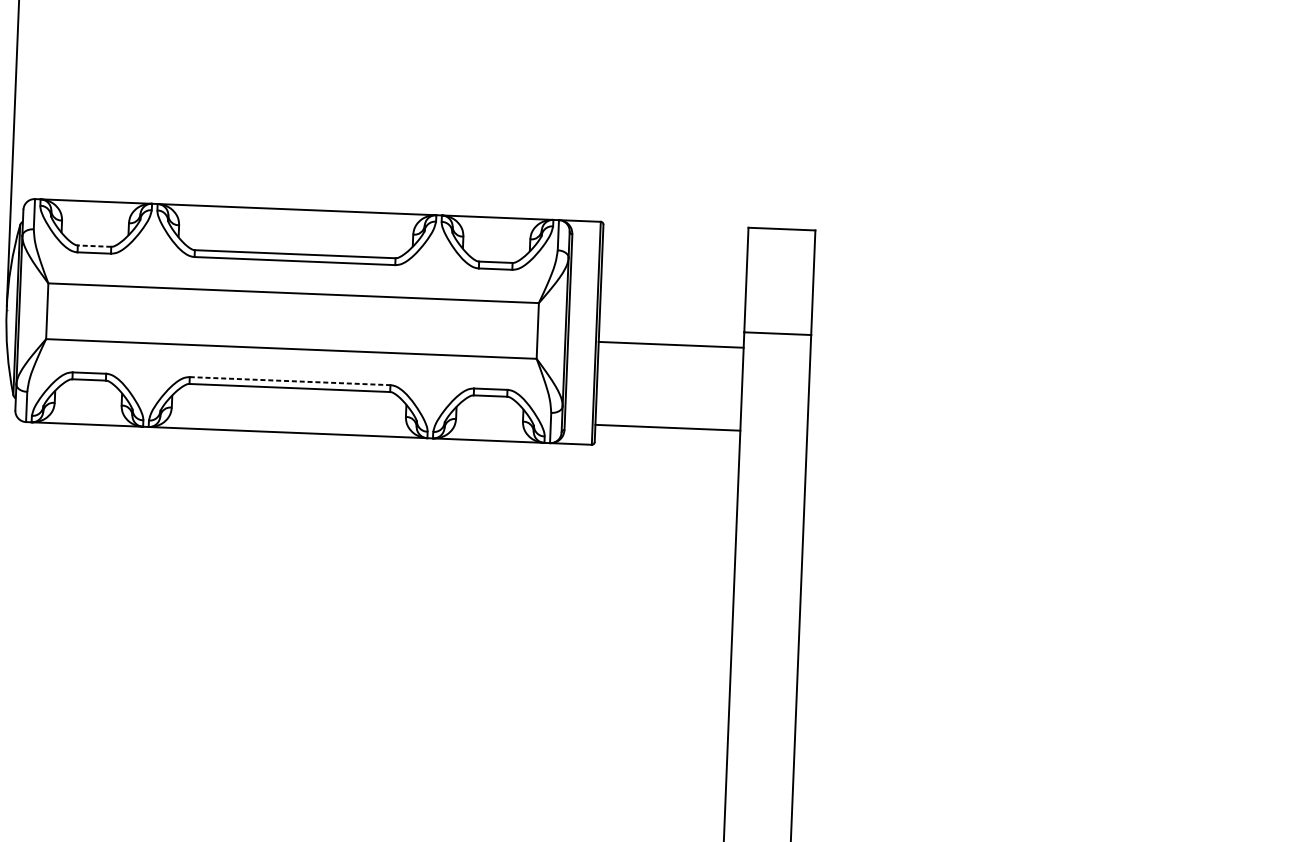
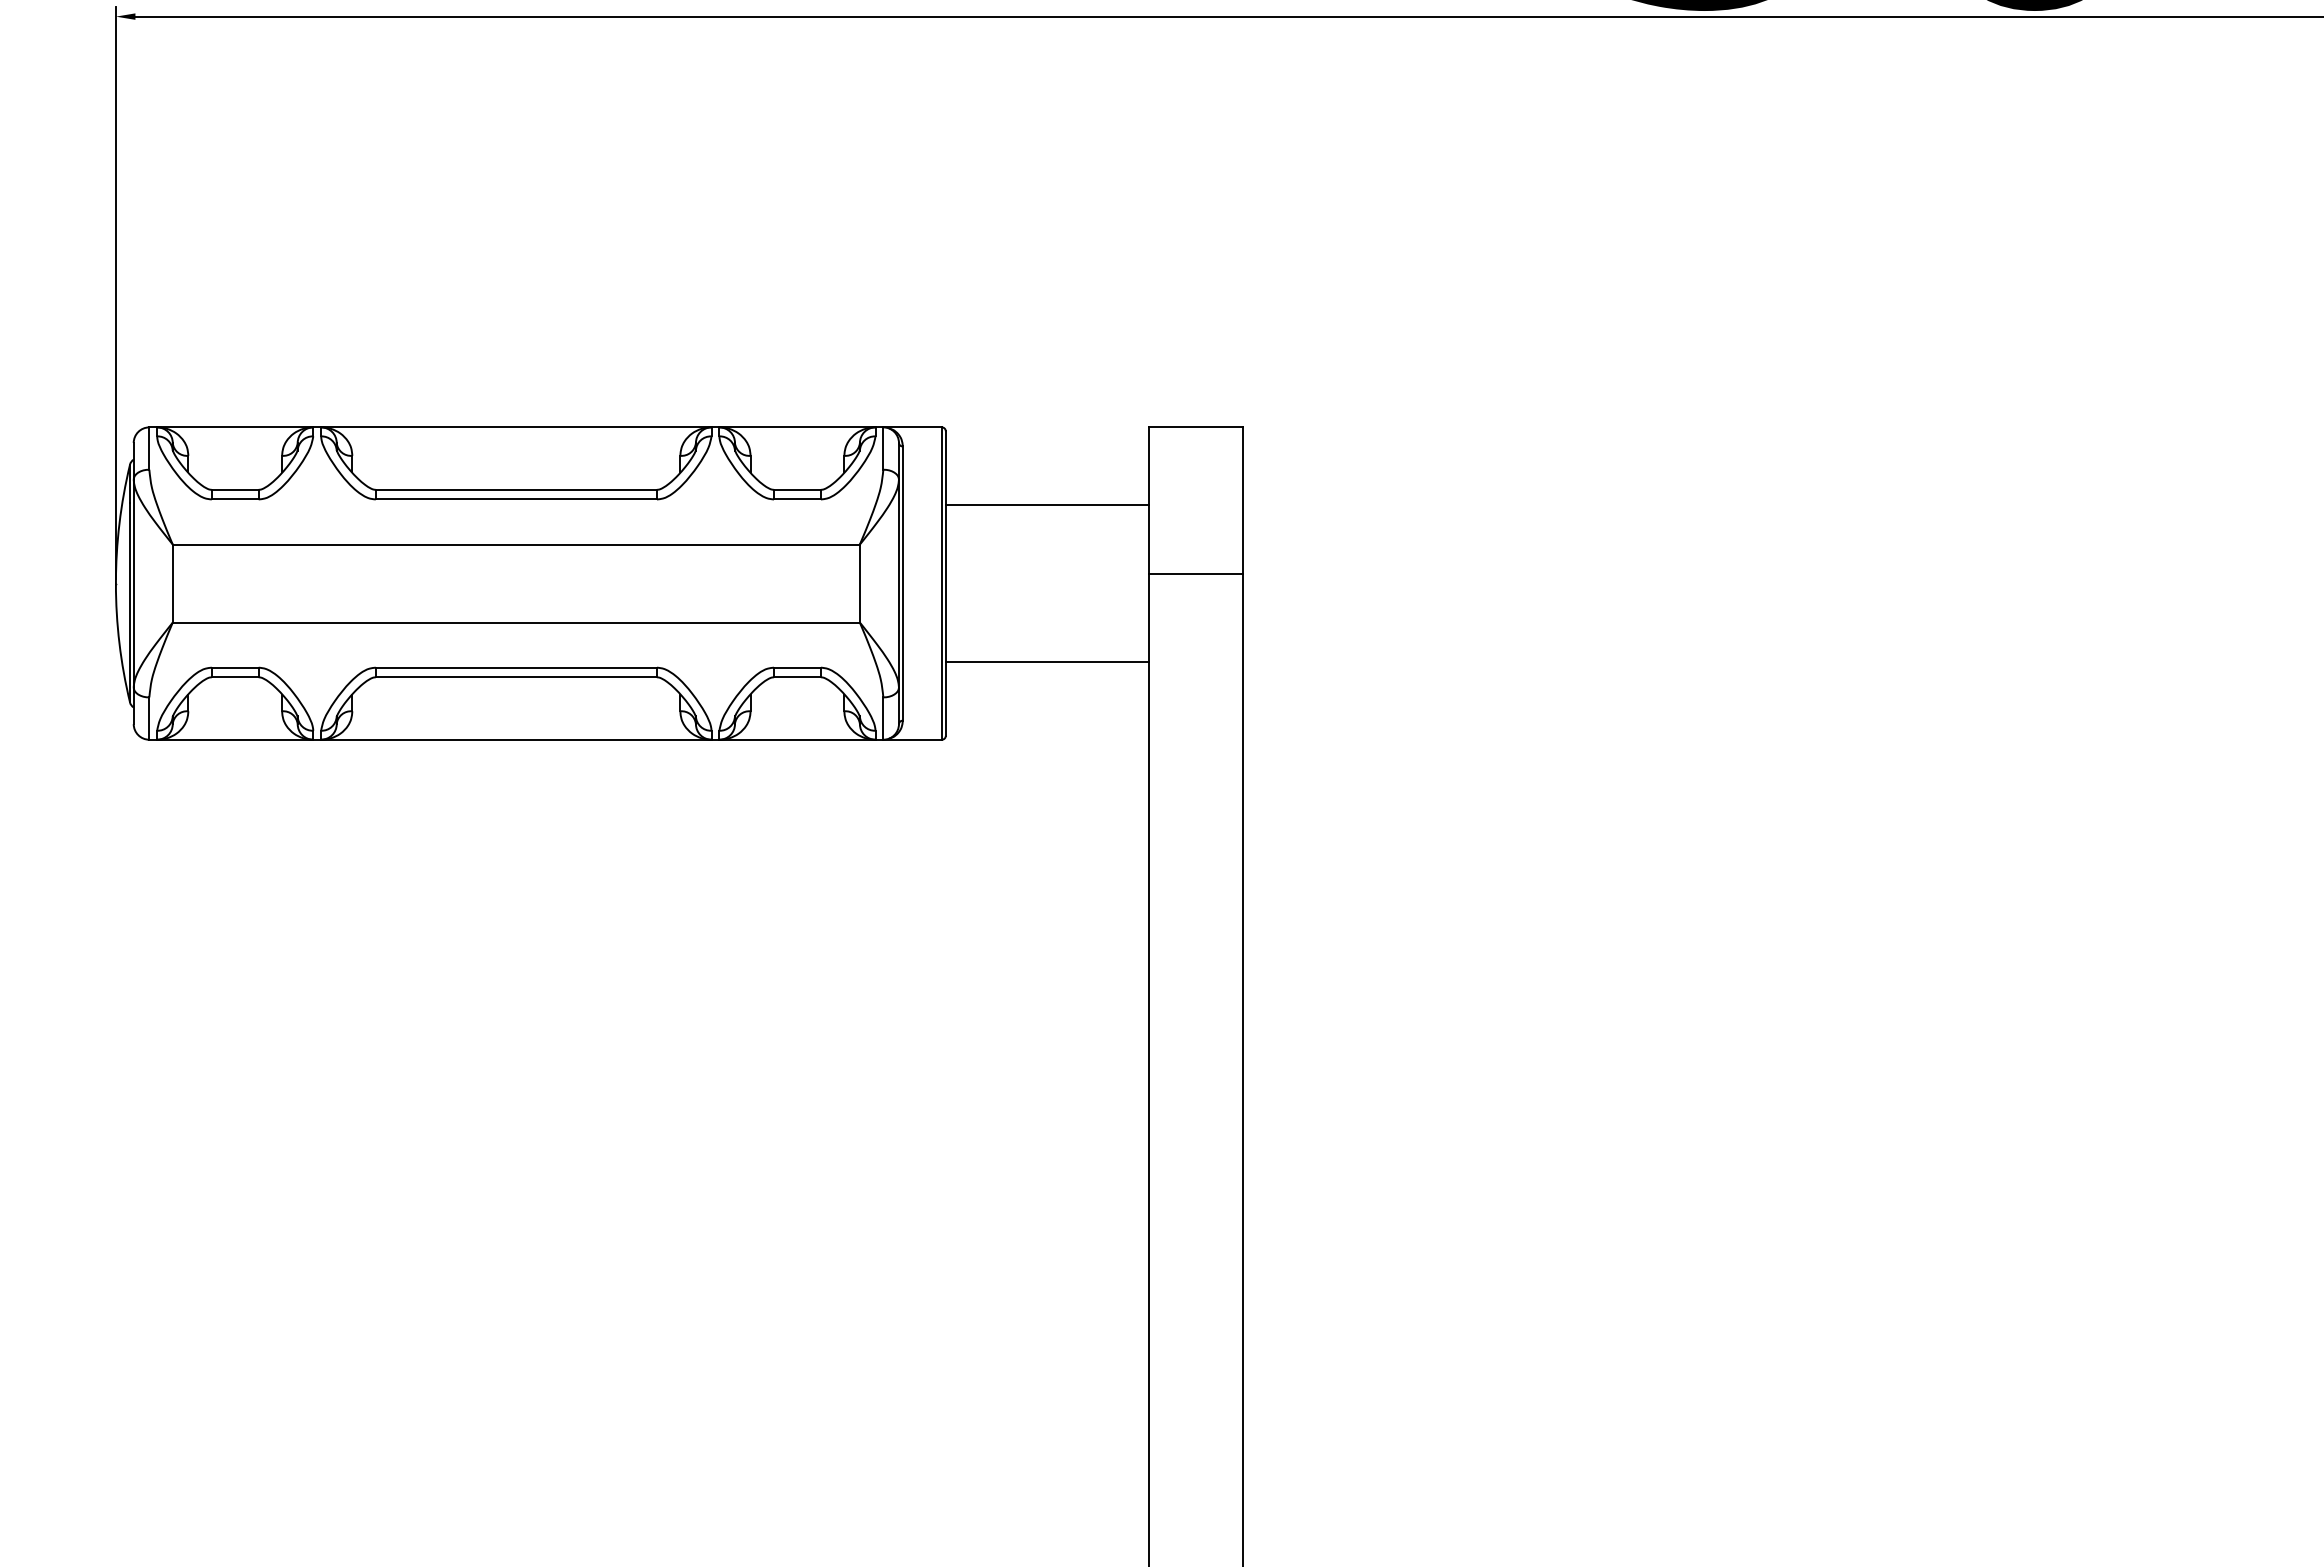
line: (94, 245) -> (234, 489), dashed -> solid
line: (670, 344) -> (1046, 505), moved
line: (290, 381) -> (516, 667), dashed -> solid
line: (667, 427) -> (1046, 661), moved

